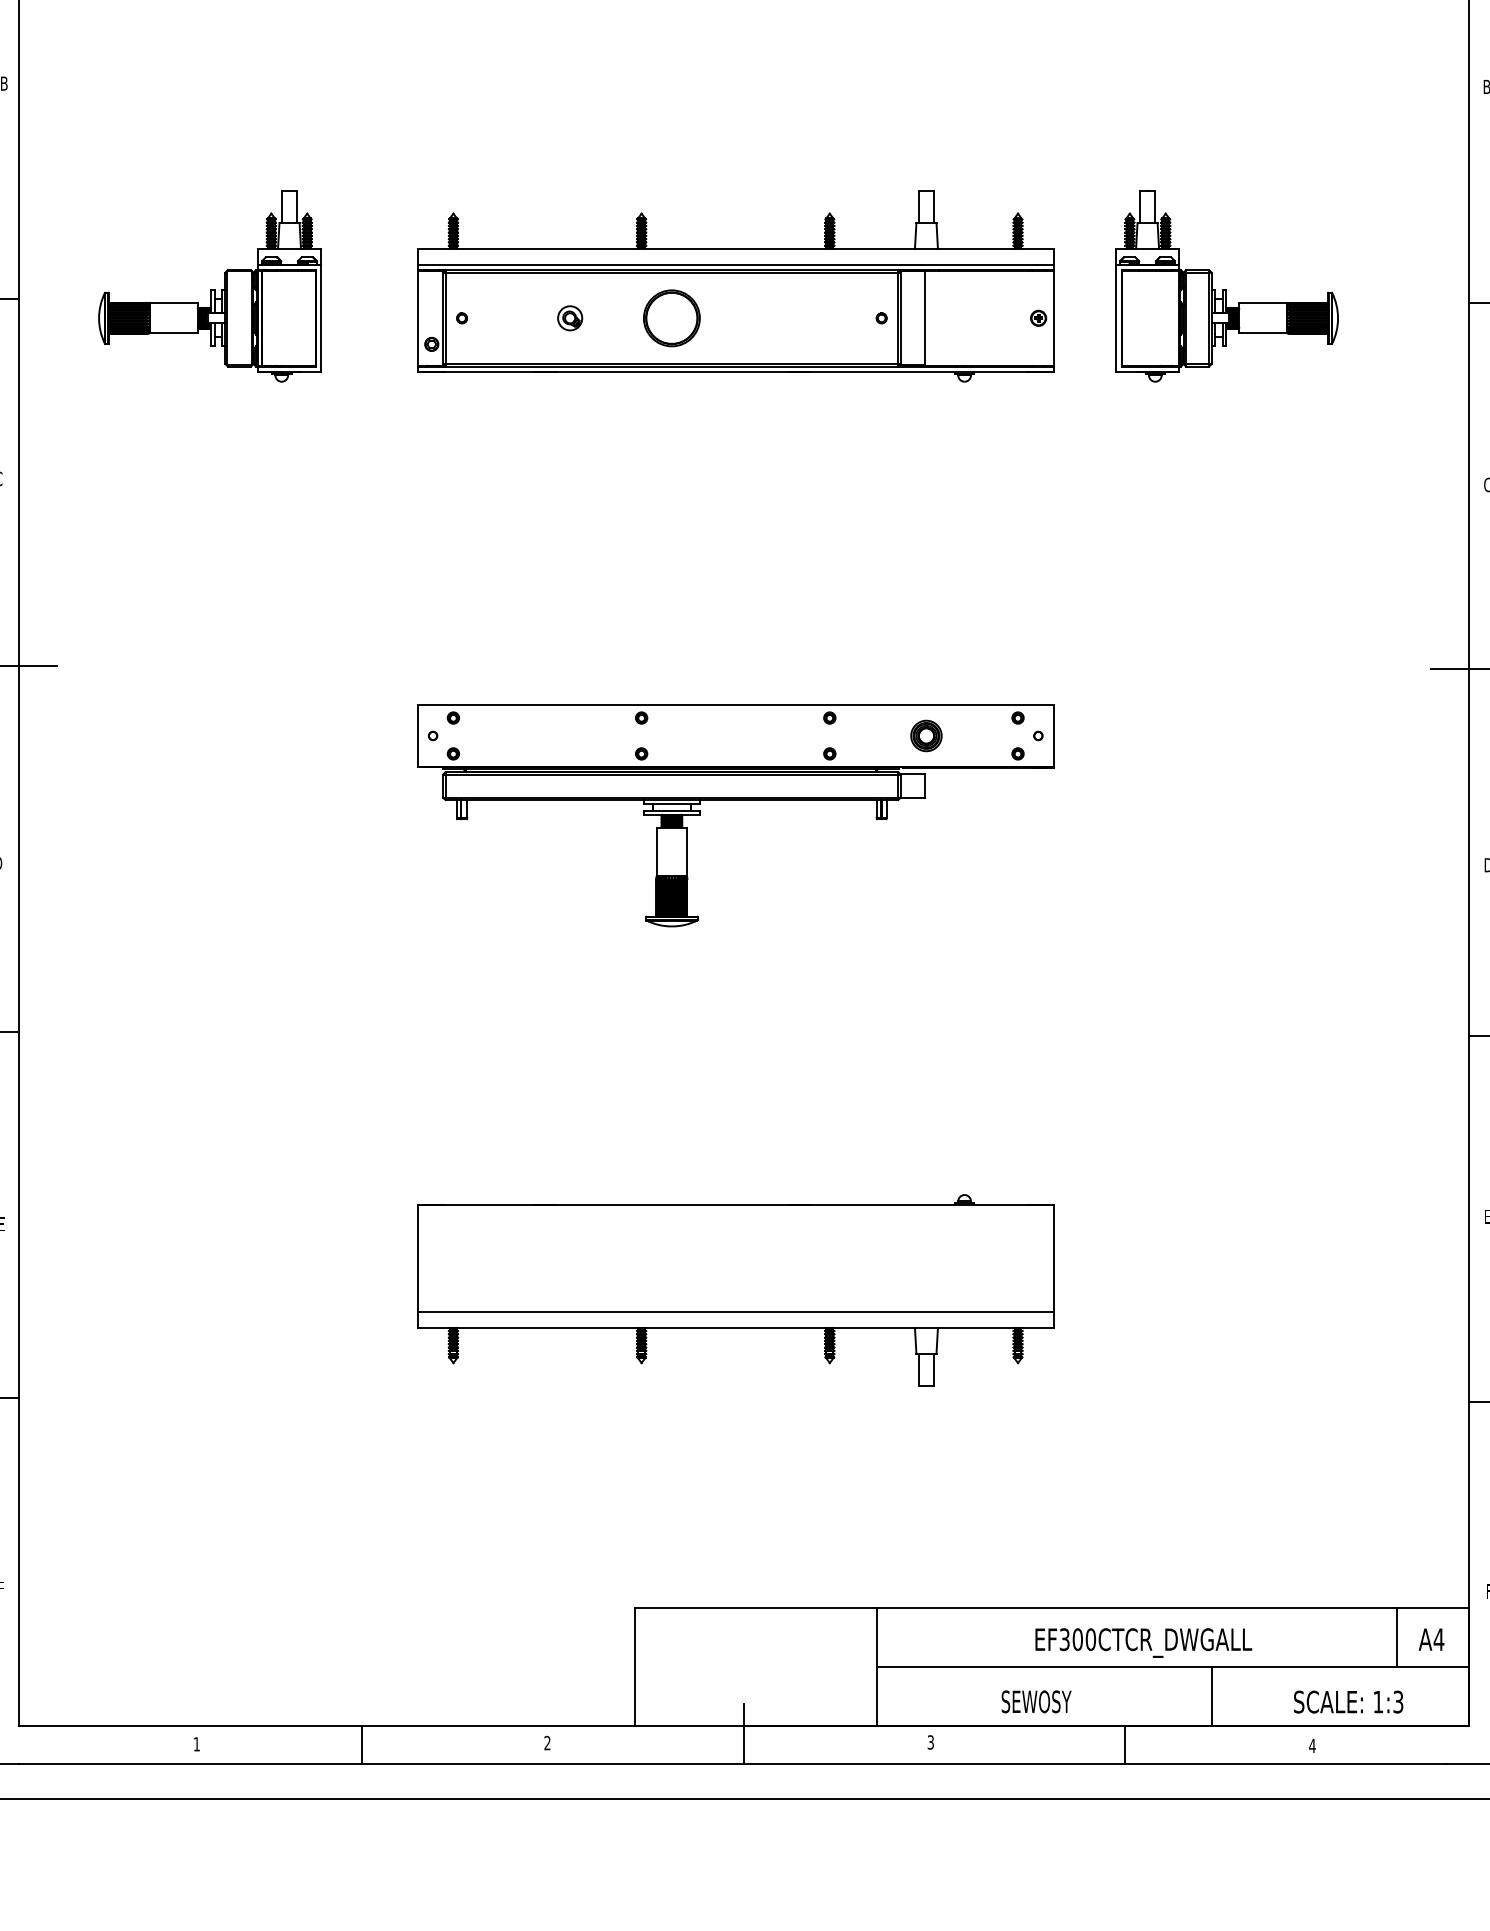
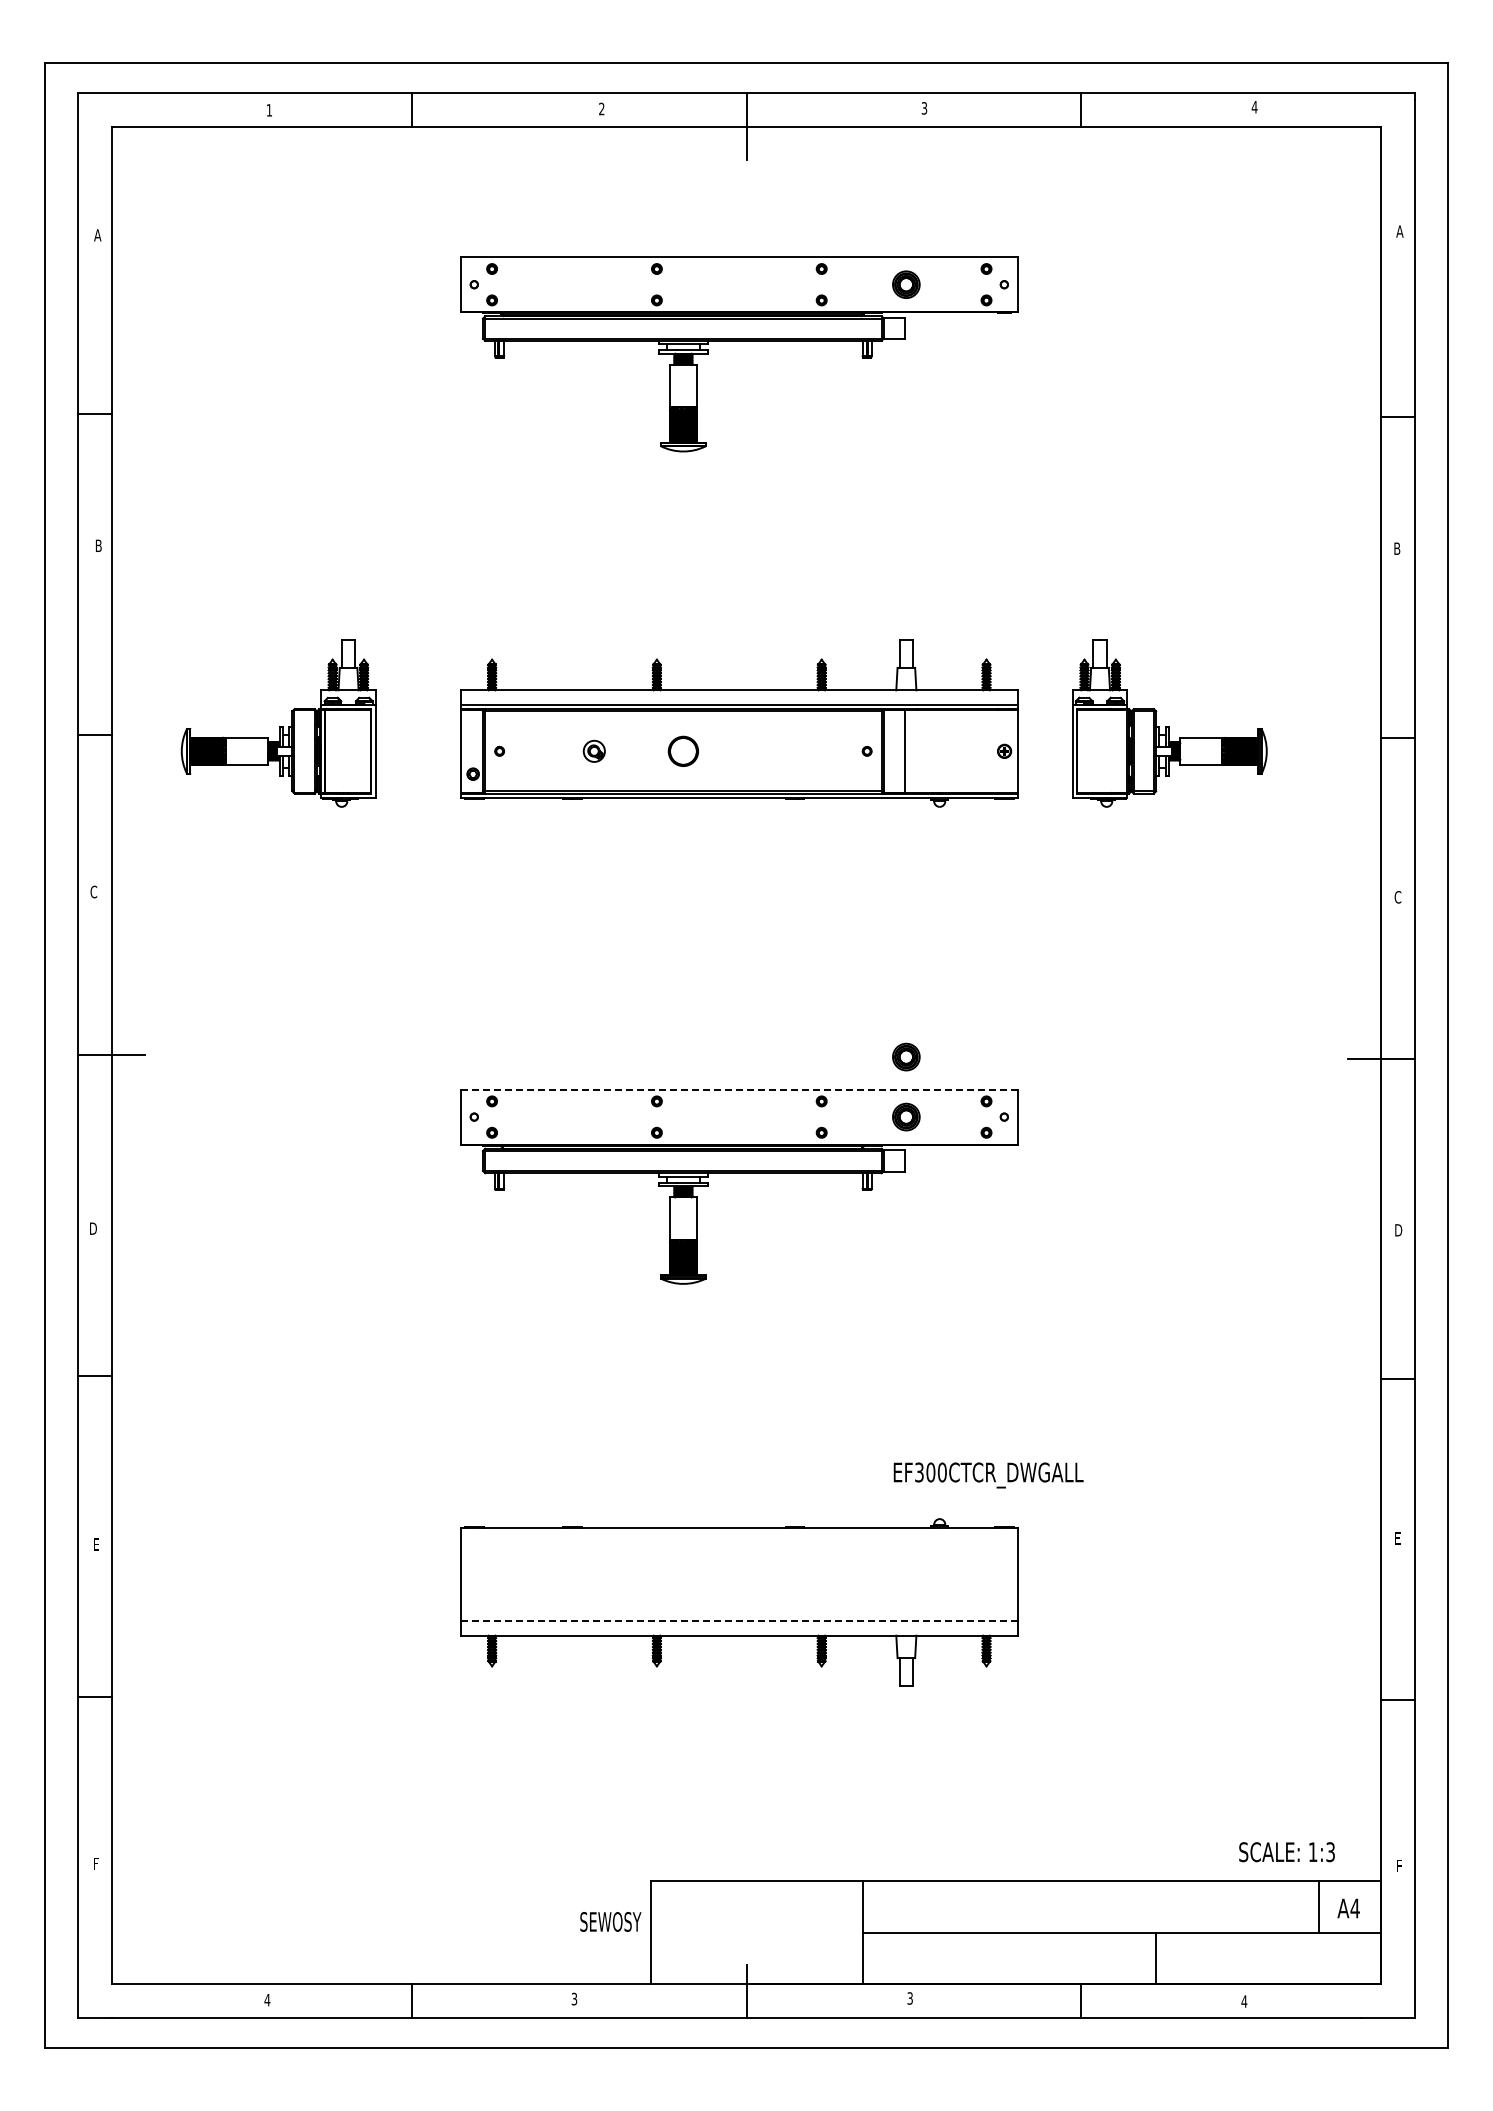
part: (671, 318) -> (683, 751), size x0.6
part: (926, 666) -> (906, 1056), added
line: (735, 704) -> (739, 1089), solid -> dashed
line: (735, 1311) -> (739, 1621), solid -> dashed
text: (1143, 1643) -> (988, 1475), moved
text: (1036, 1701) -> (610, 1921), moved
text: (1347, 1702) -> (1286, 1852), moved
text: (547, 1743) -> (574, 1999), 2 -> 3
text: (196, 1744) -> (267, 2000), 1 -> 4

